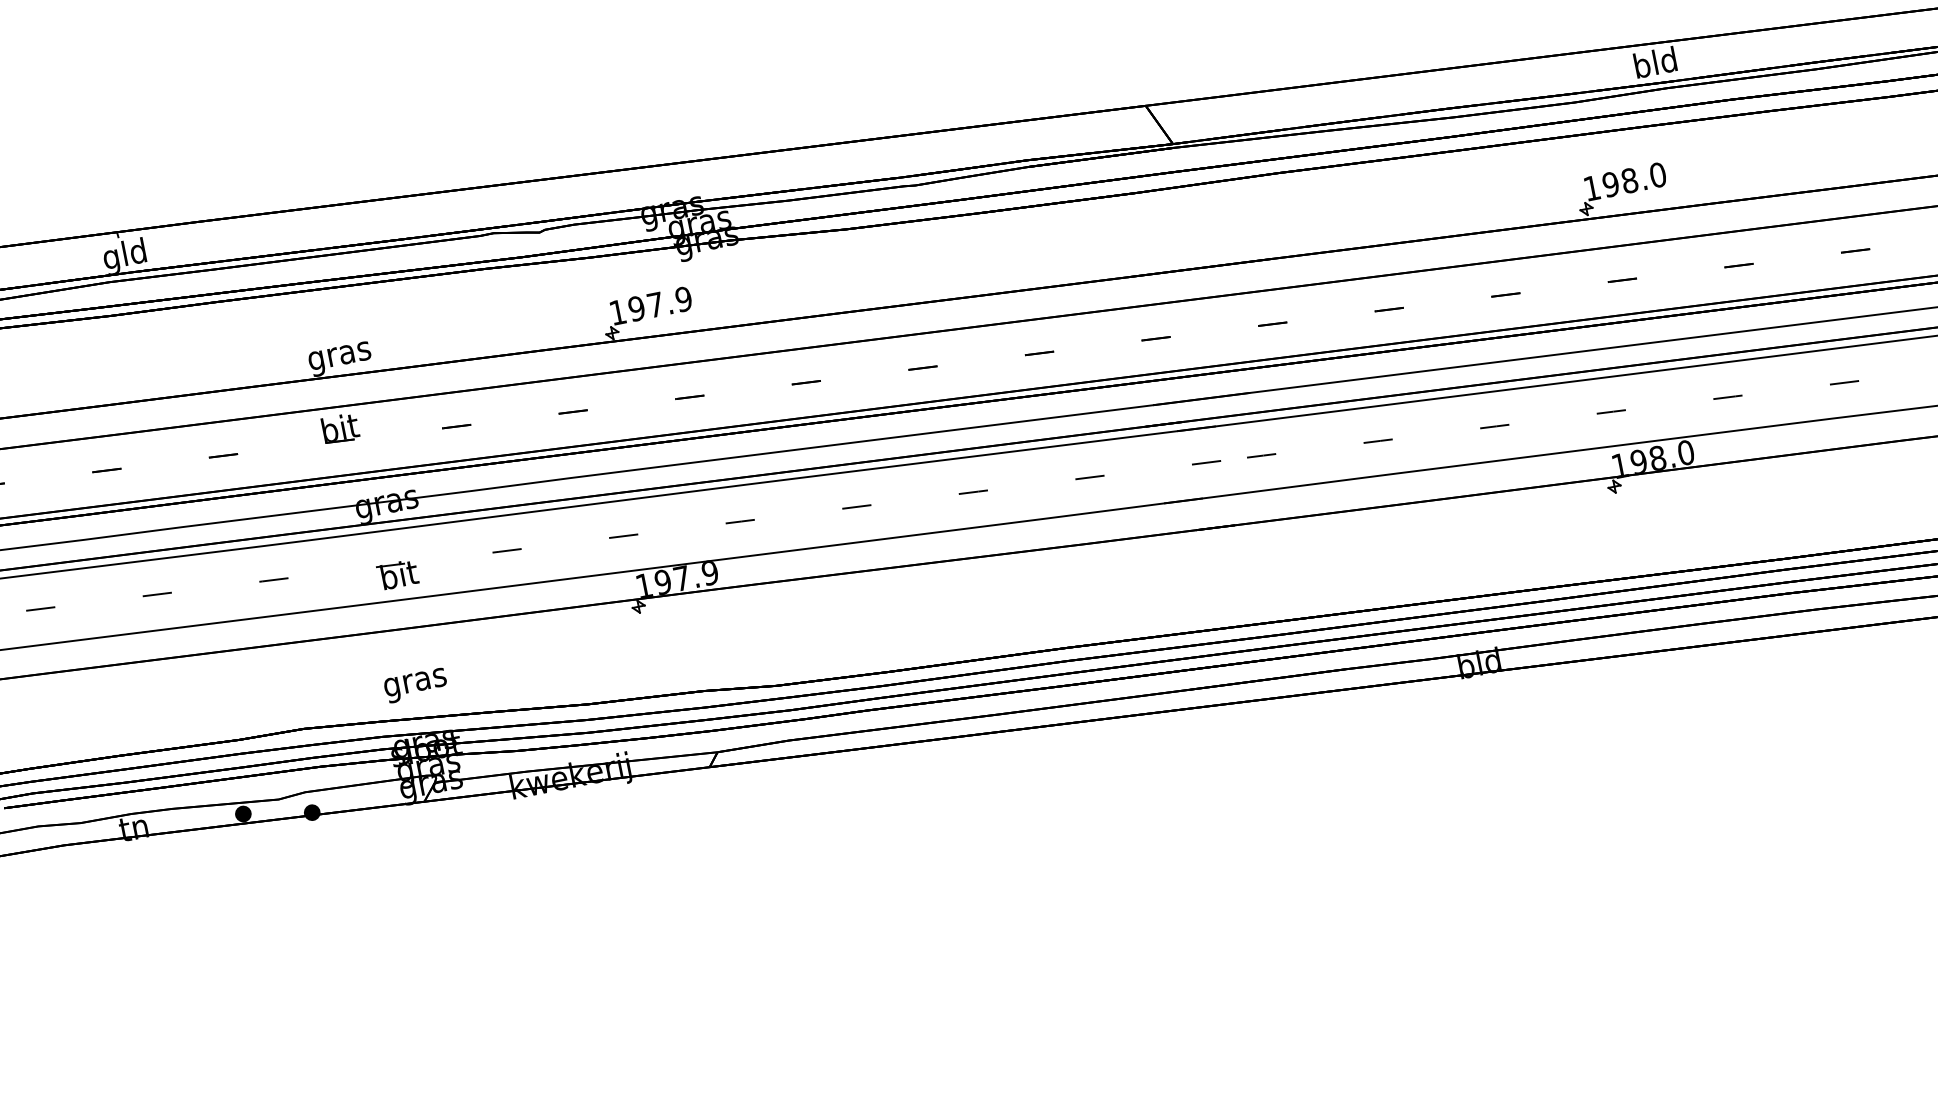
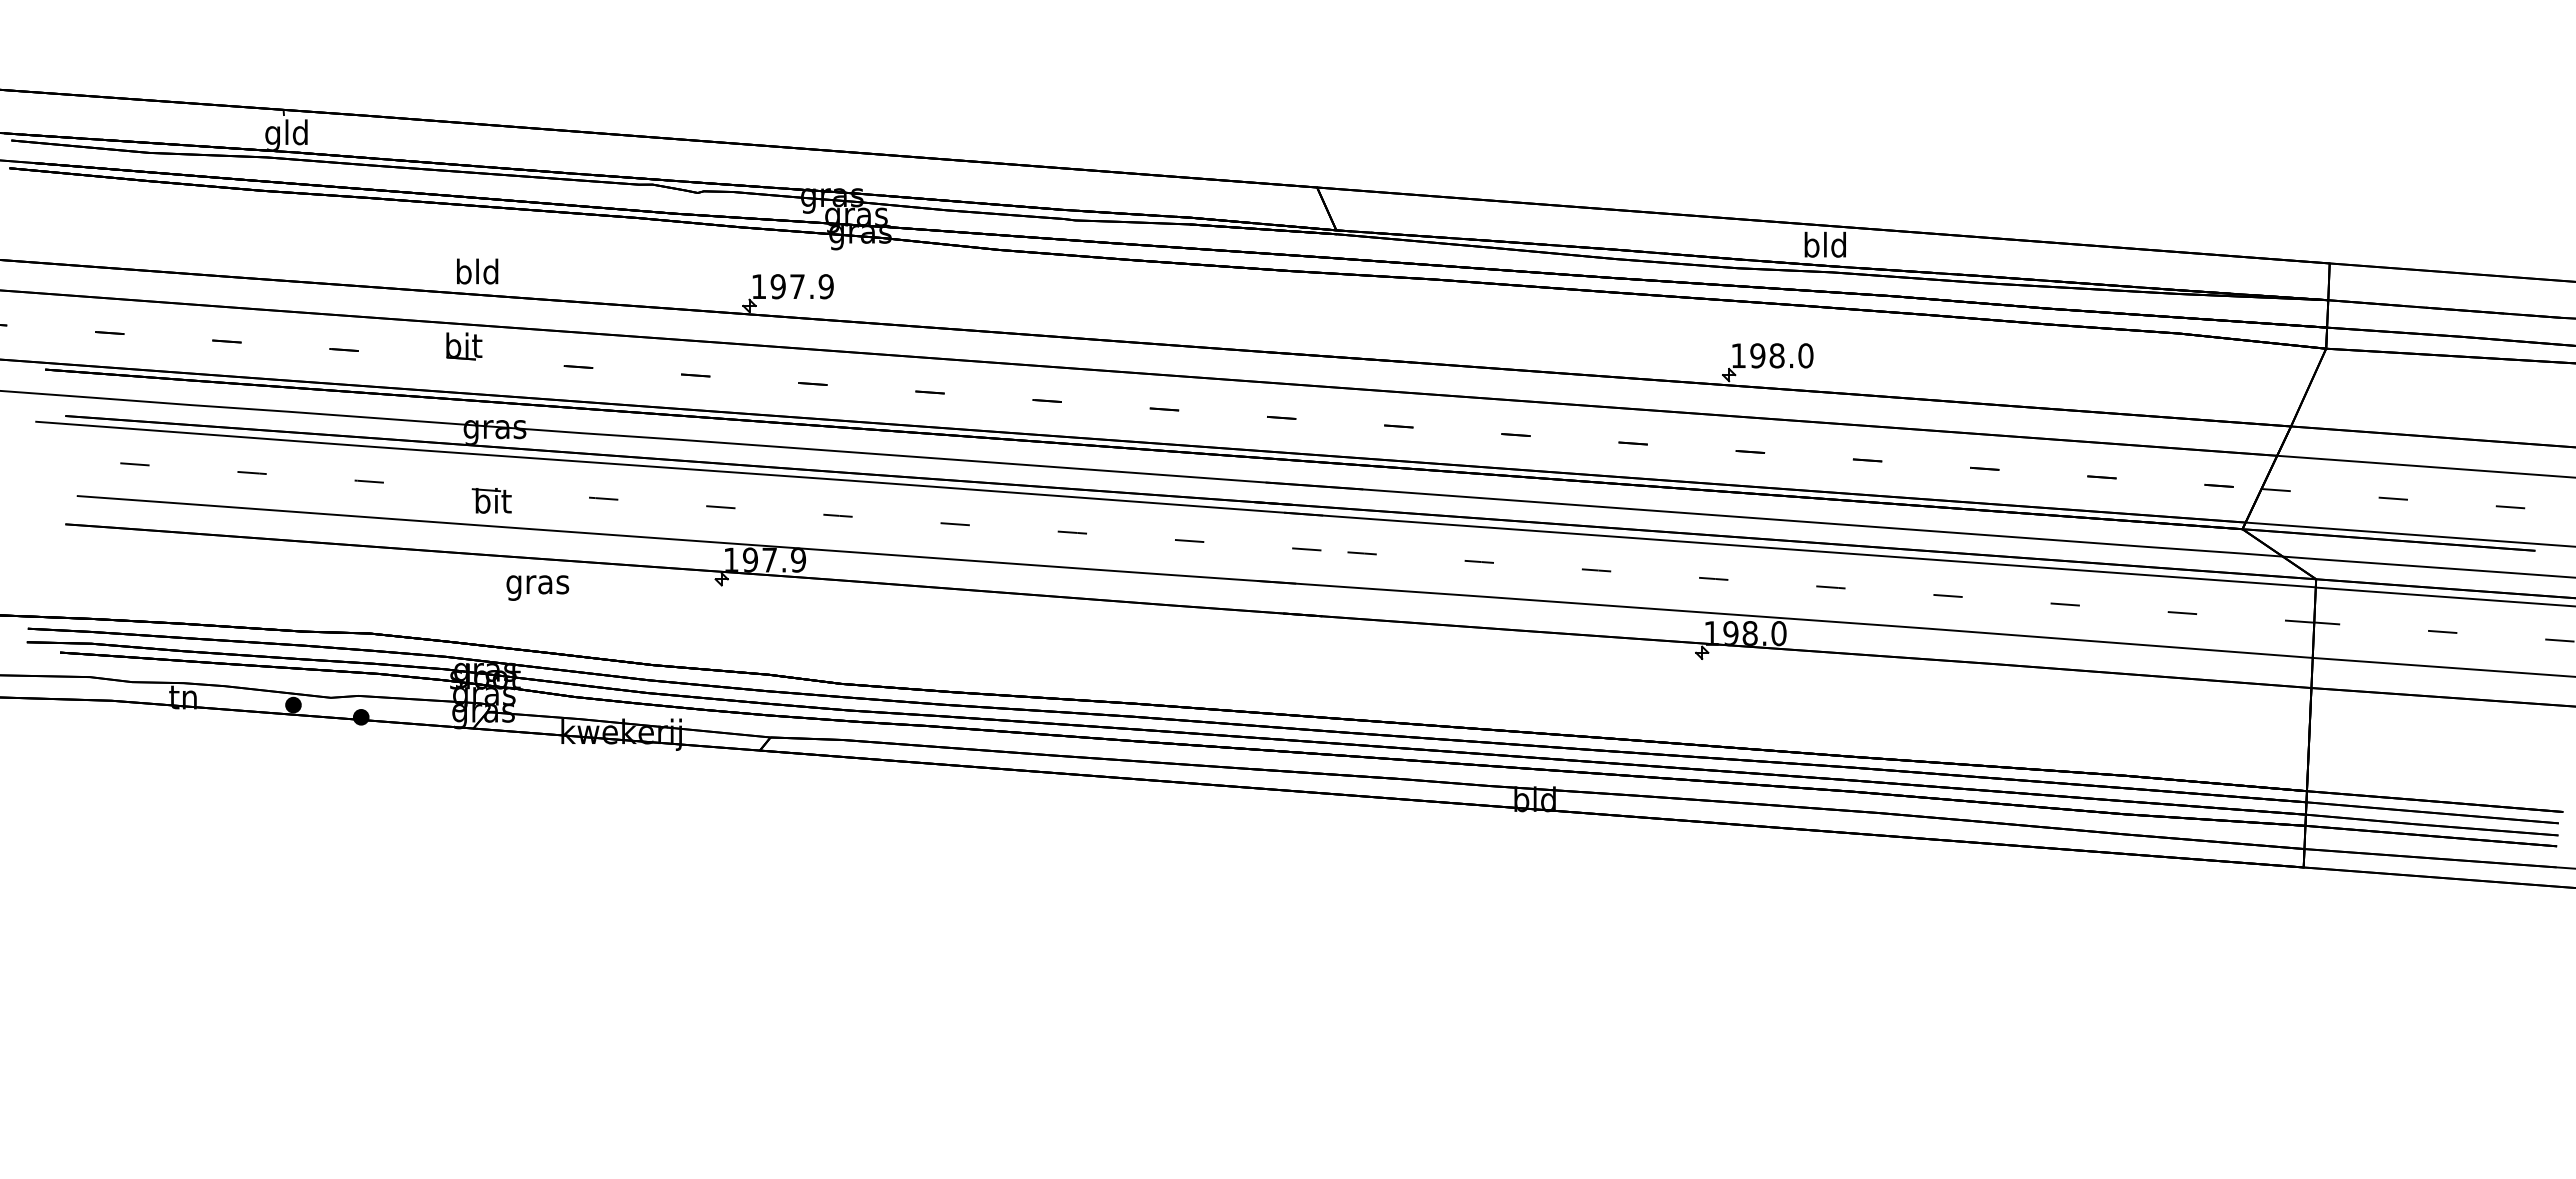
text: (339, 355) -> (477, 274), gras -> bld
text: (415, 685) -> (537, 587), moved

